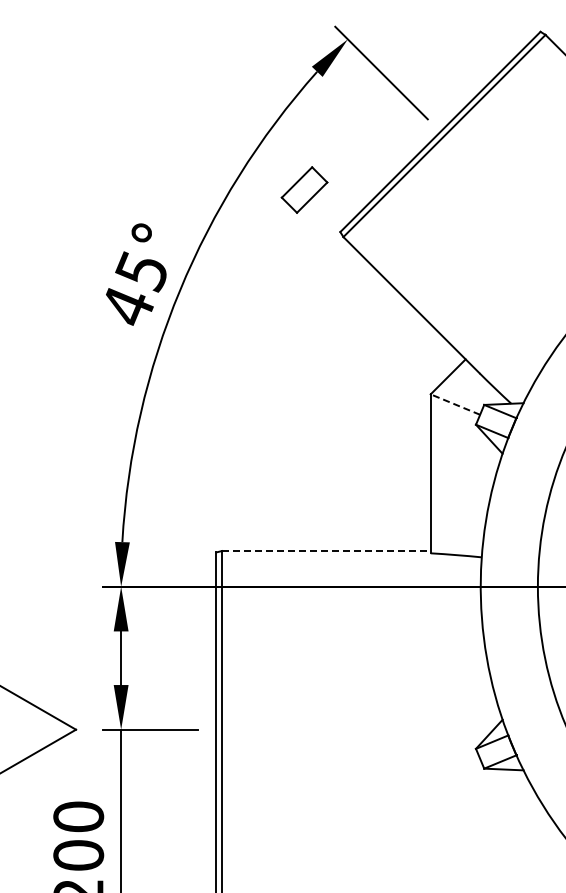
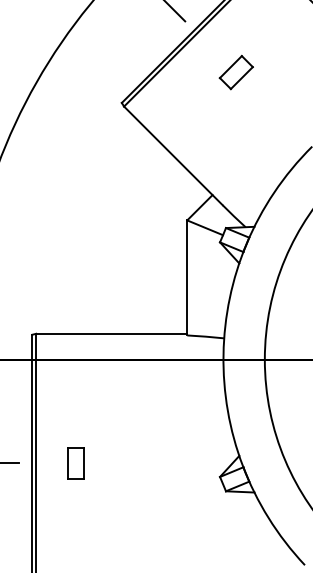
part: (304, 189) -> (236, 72), moved
line: (455, 404) -> (205, 227), dashed -> solid
line: (326, 551) -> (111, 334), dashed -> solid
part: (276, 729) -> (75, 462), added

